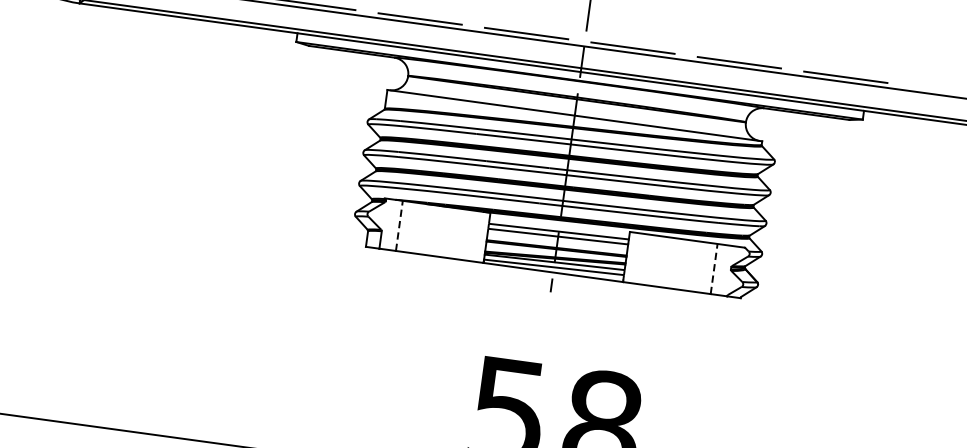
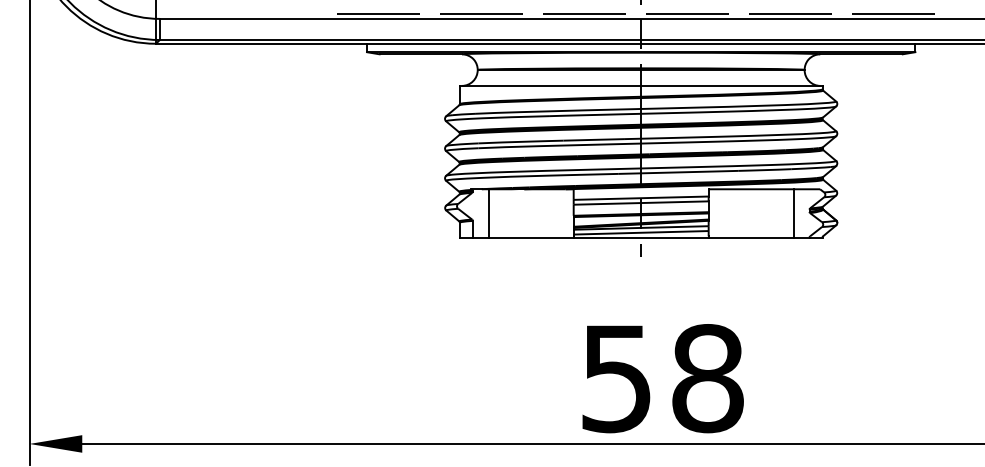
line: (399, 225) -> (488, 213), dashed -> solid
line: (714, 268) -> (793, 213), dashed -> solid

